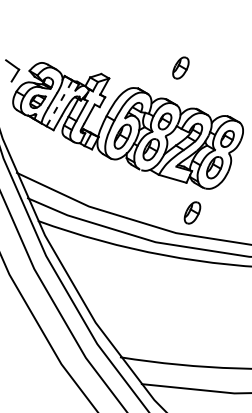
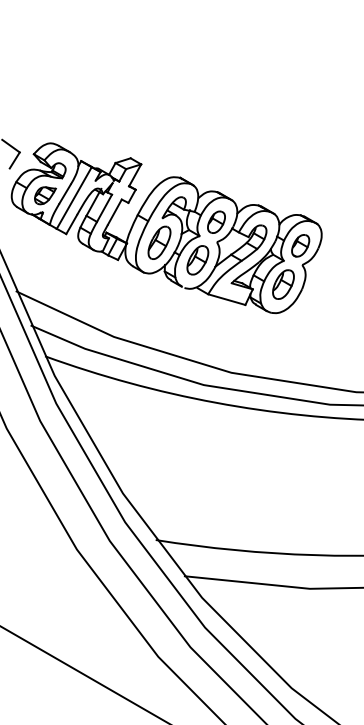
part: (180, 68) -> (237, 150), removed
line: (59, 103) -> (74, 197), dashed -> solid
part: (192, 212) -> (253, 345), removed

